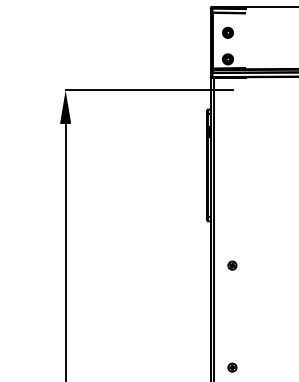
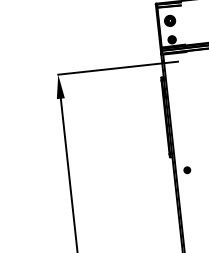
part: (227, 32) -> (169, 20), size x1.4
part: (232, 265) -> (187, 170), moved

